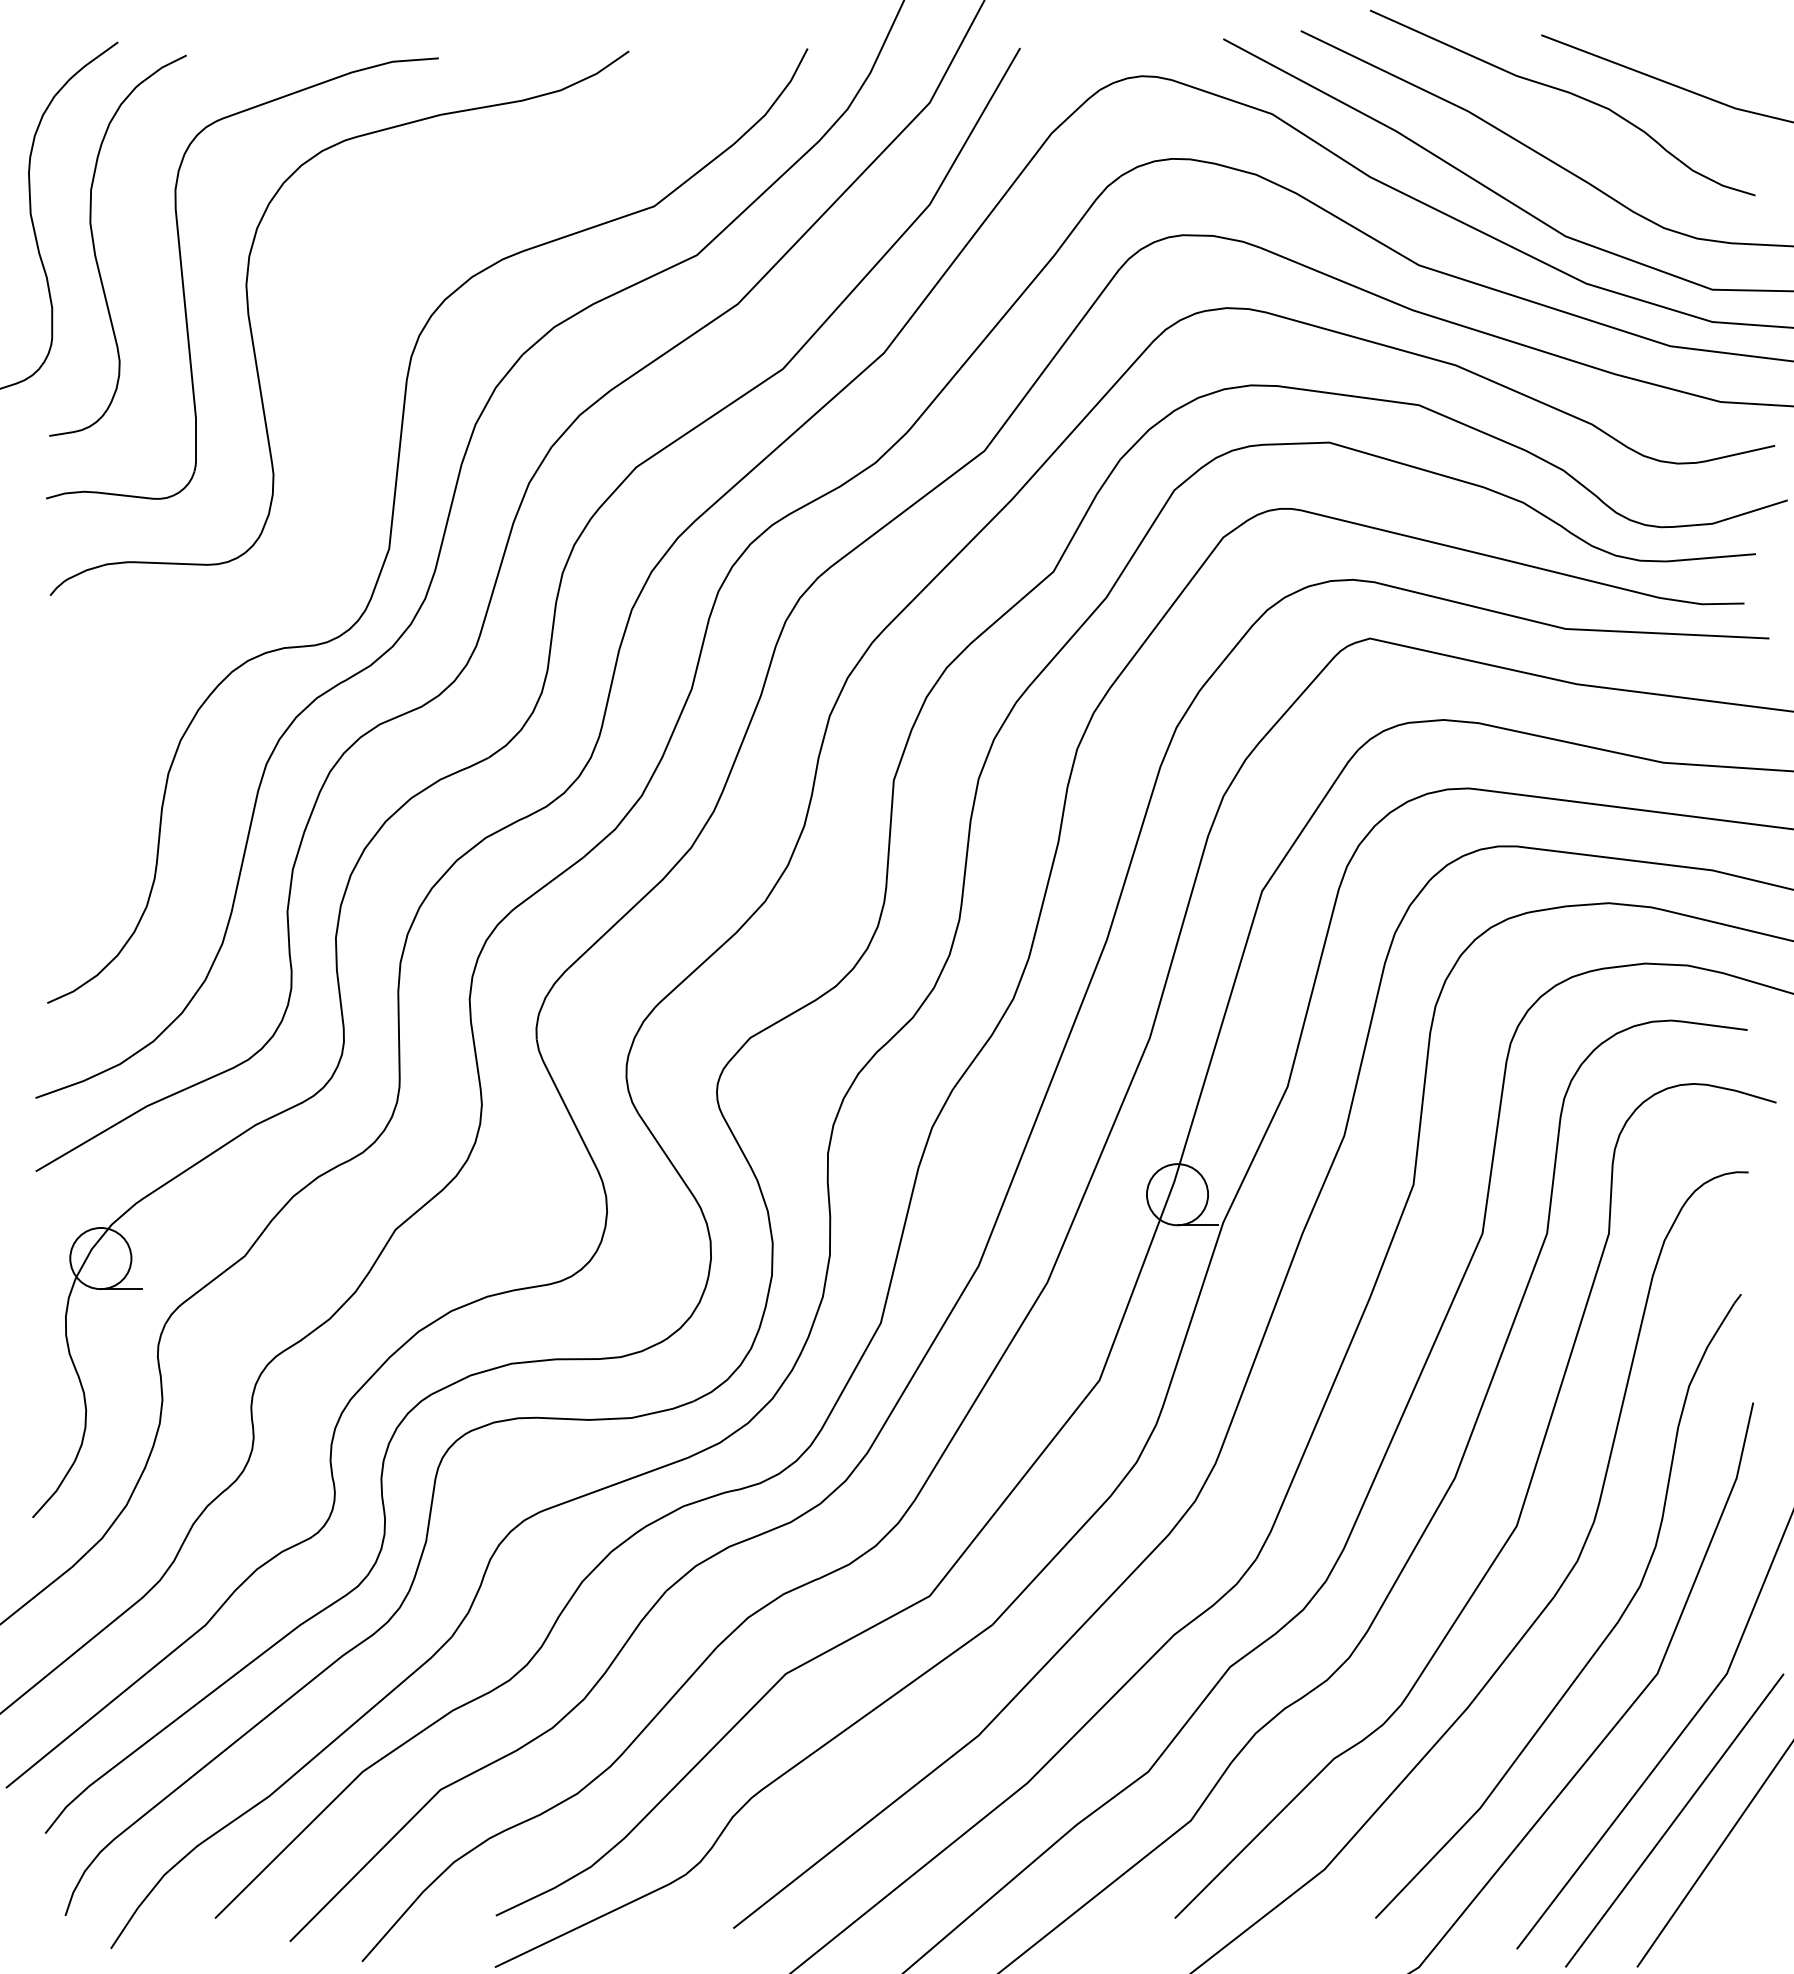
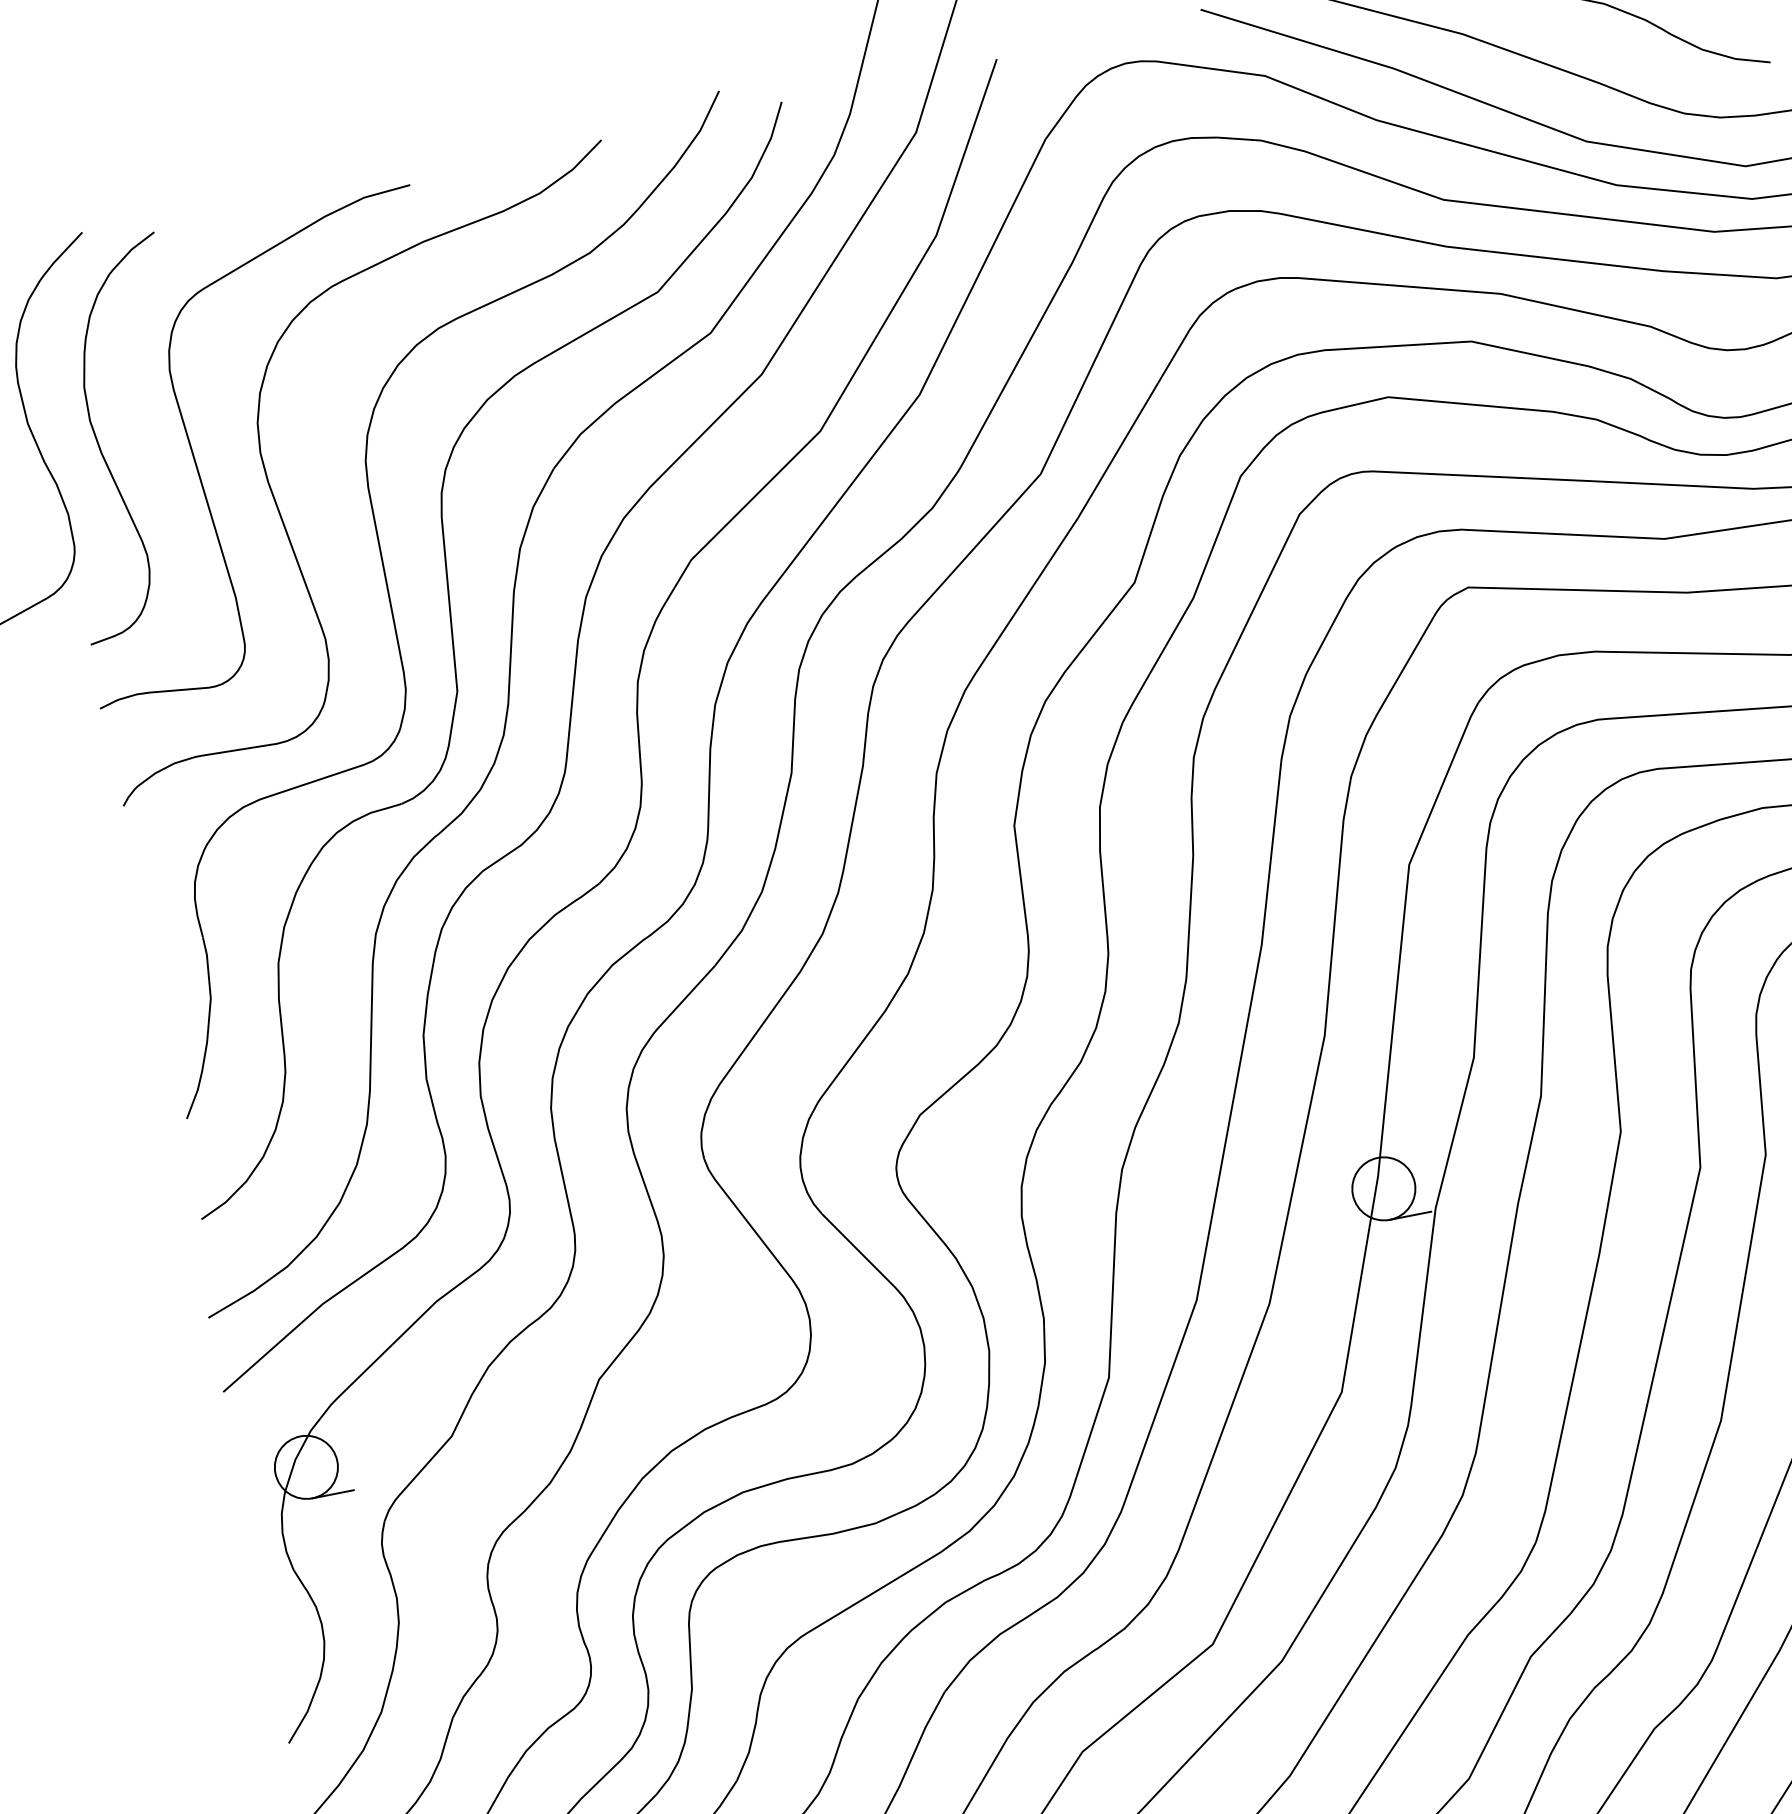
part: (342, 465) -> (393, 616), added

